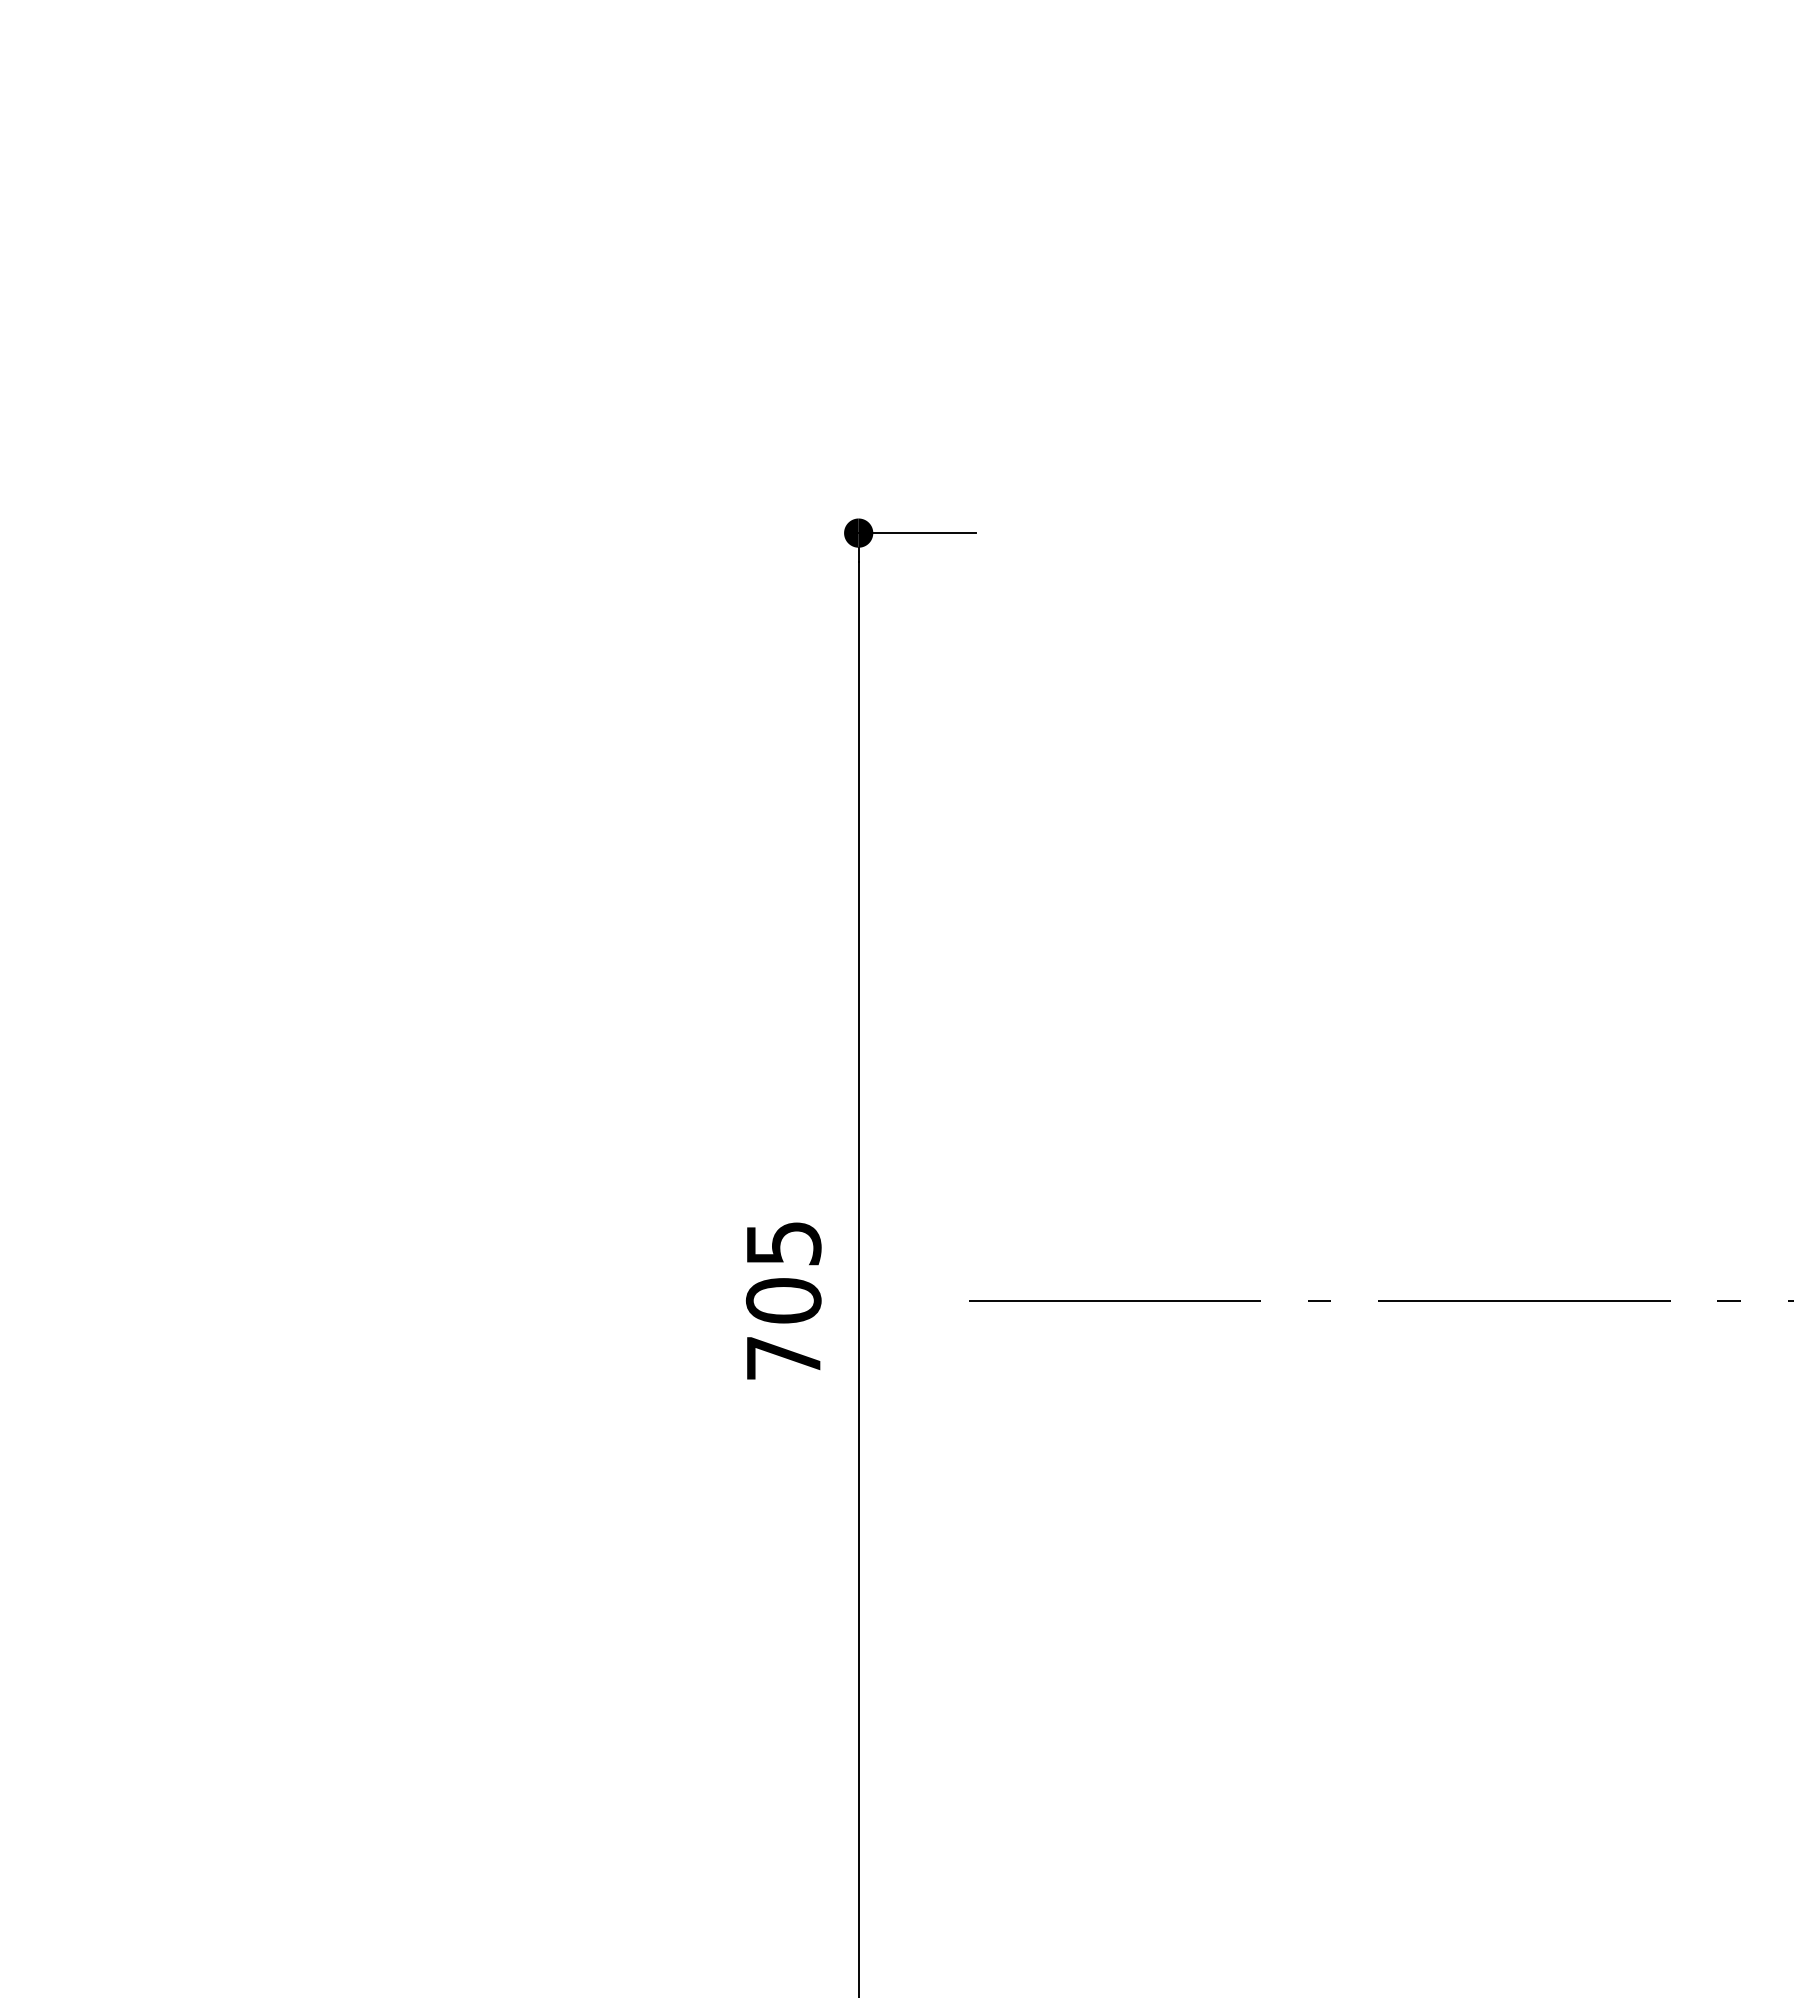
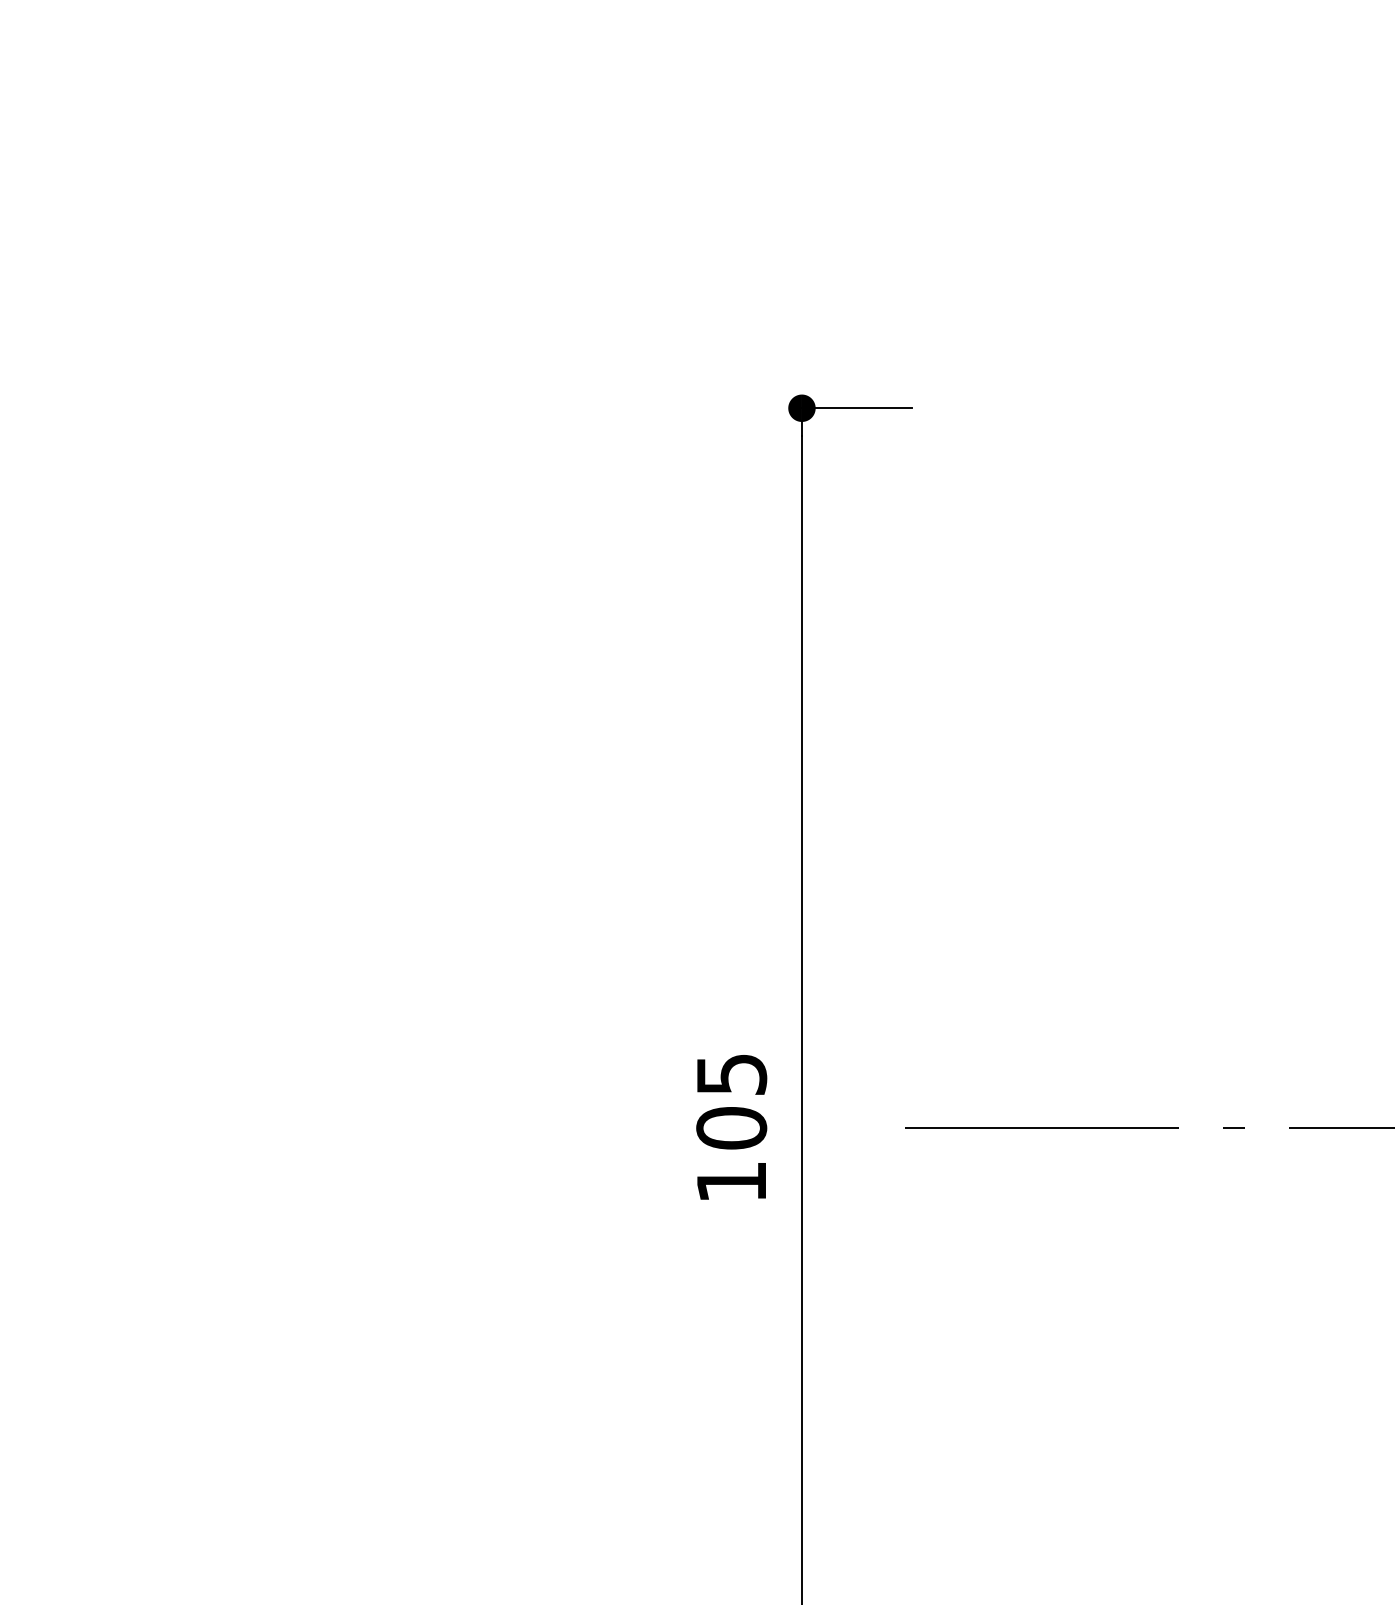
text: (783, 1358) -> (731, 1182), 705 -> 105

